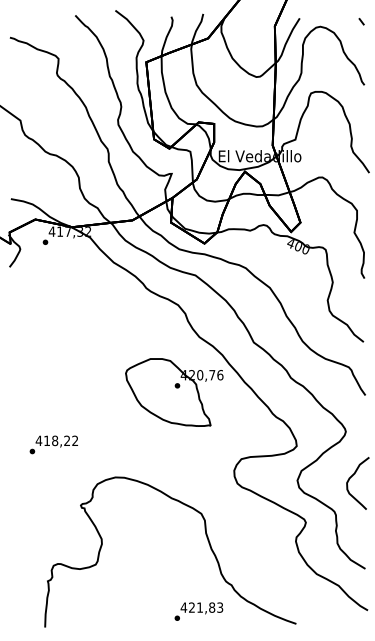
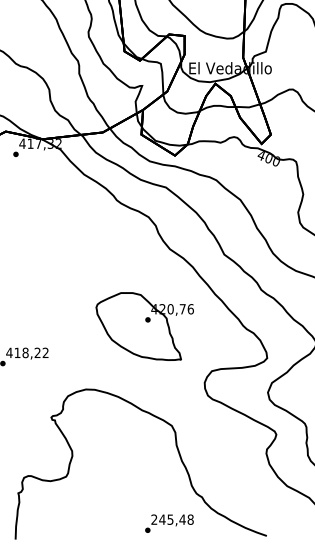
part: (174, 392) -> (144, 326), moved
text: (201, 607) -> (171, 519), 421,83 -> 245,48

